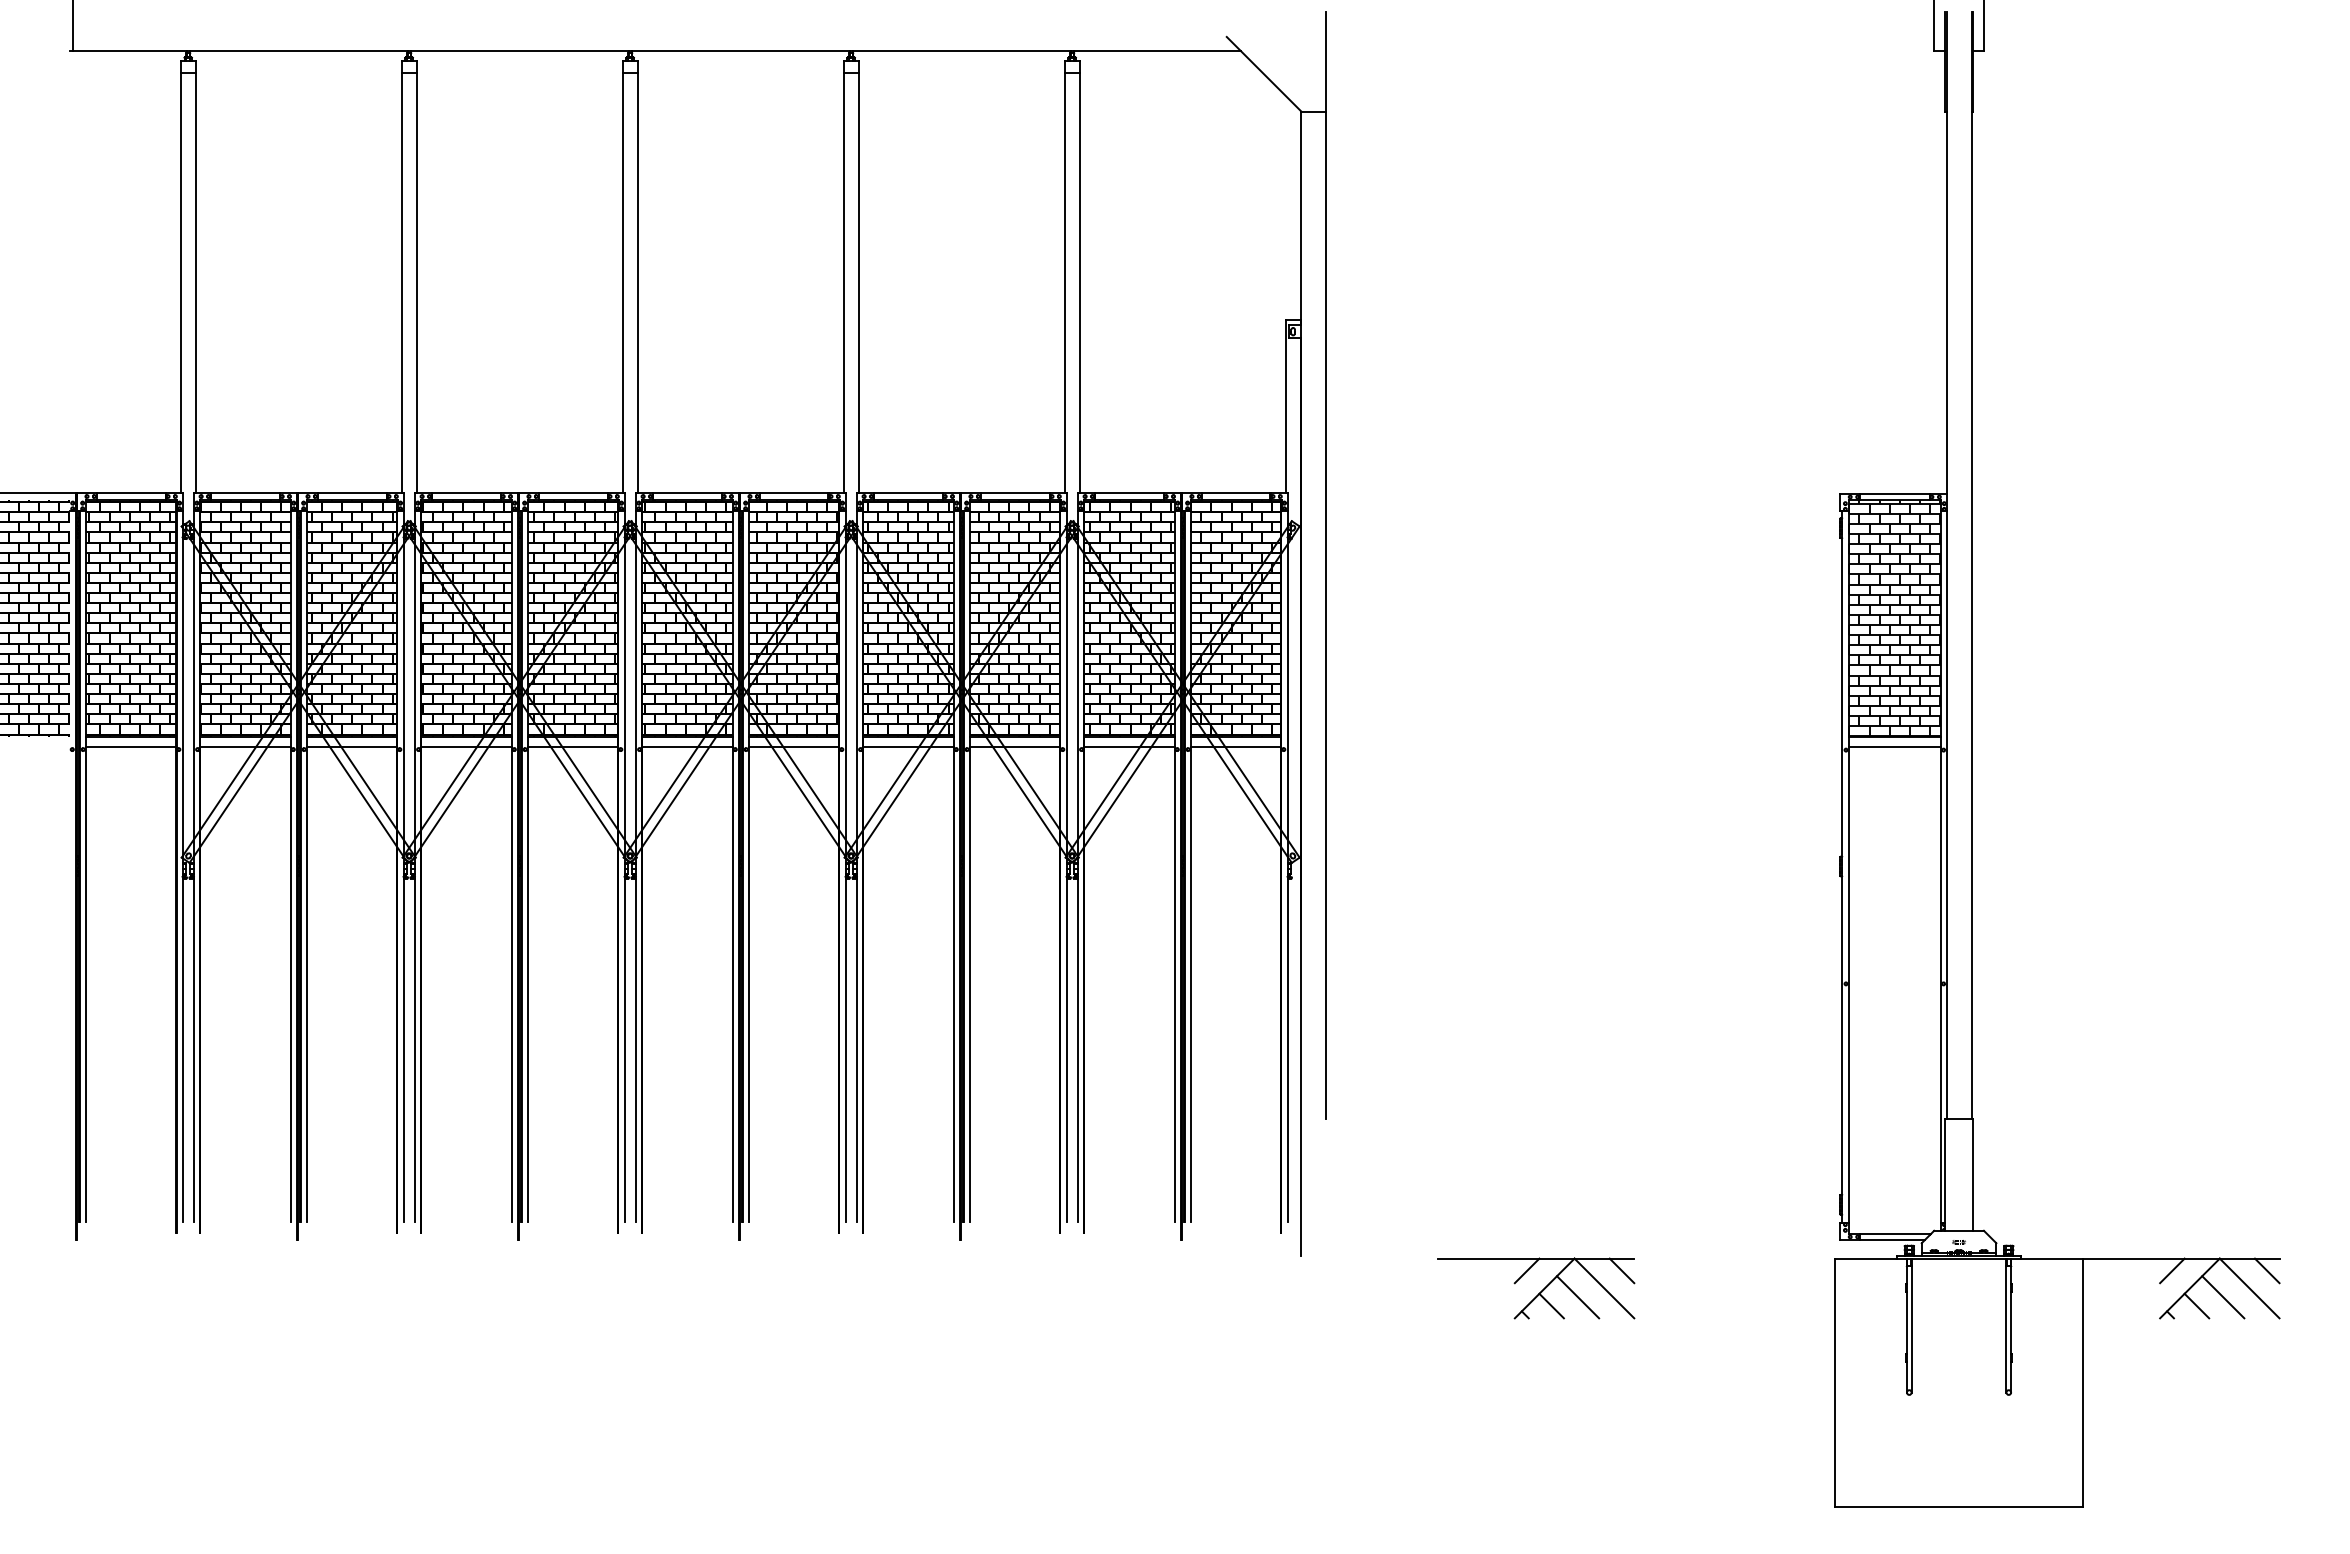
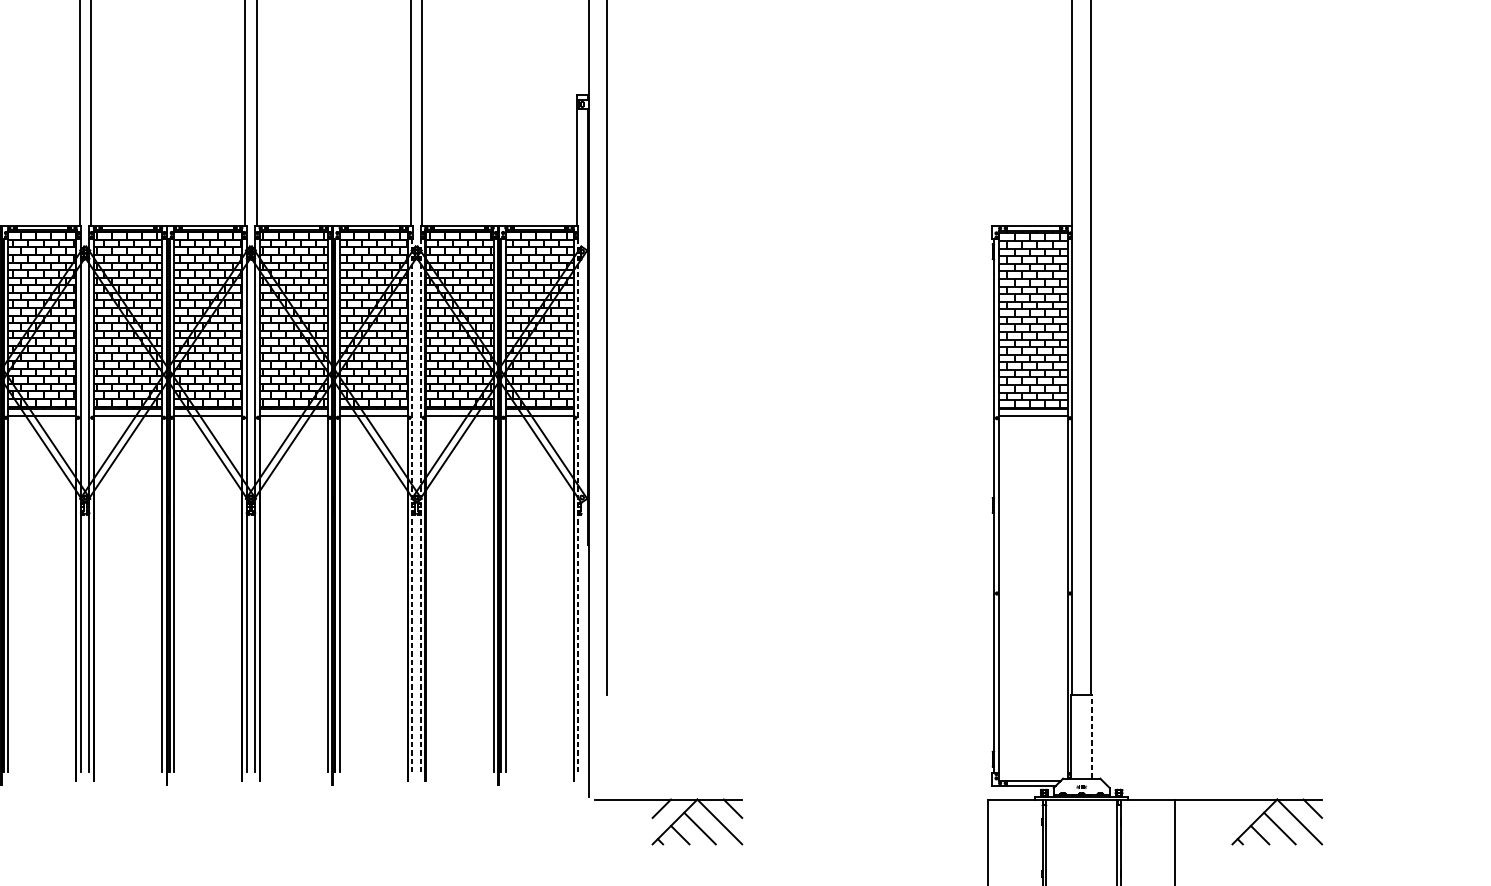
line: (1066, 866) -> (412, 505), solid -> dashed
line: (1077, 866) -> (420, 505), solid -> dashed
line: (1287, 866) -> (578, 505), solid -> dashed
line: (1972, 1174) -> (1091, 736), solid -> dashed
line: (2172, 1270) -> (1241, 808), removed
part: (1536, 1288) -> (668, 821), moved

